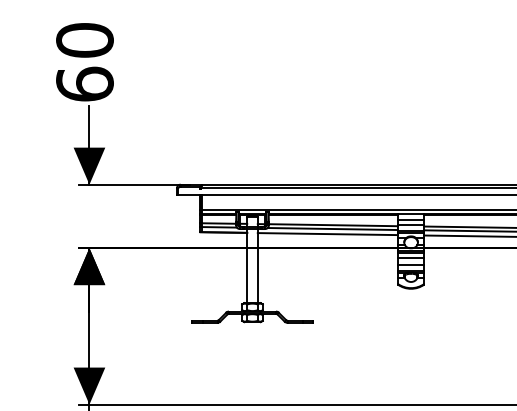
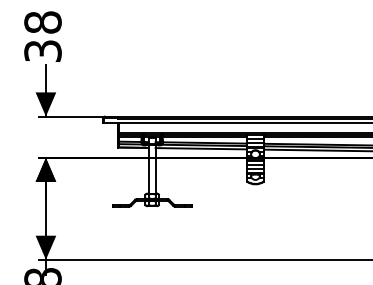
text: (84, 61) -> (42, 36), 60 -> 38

